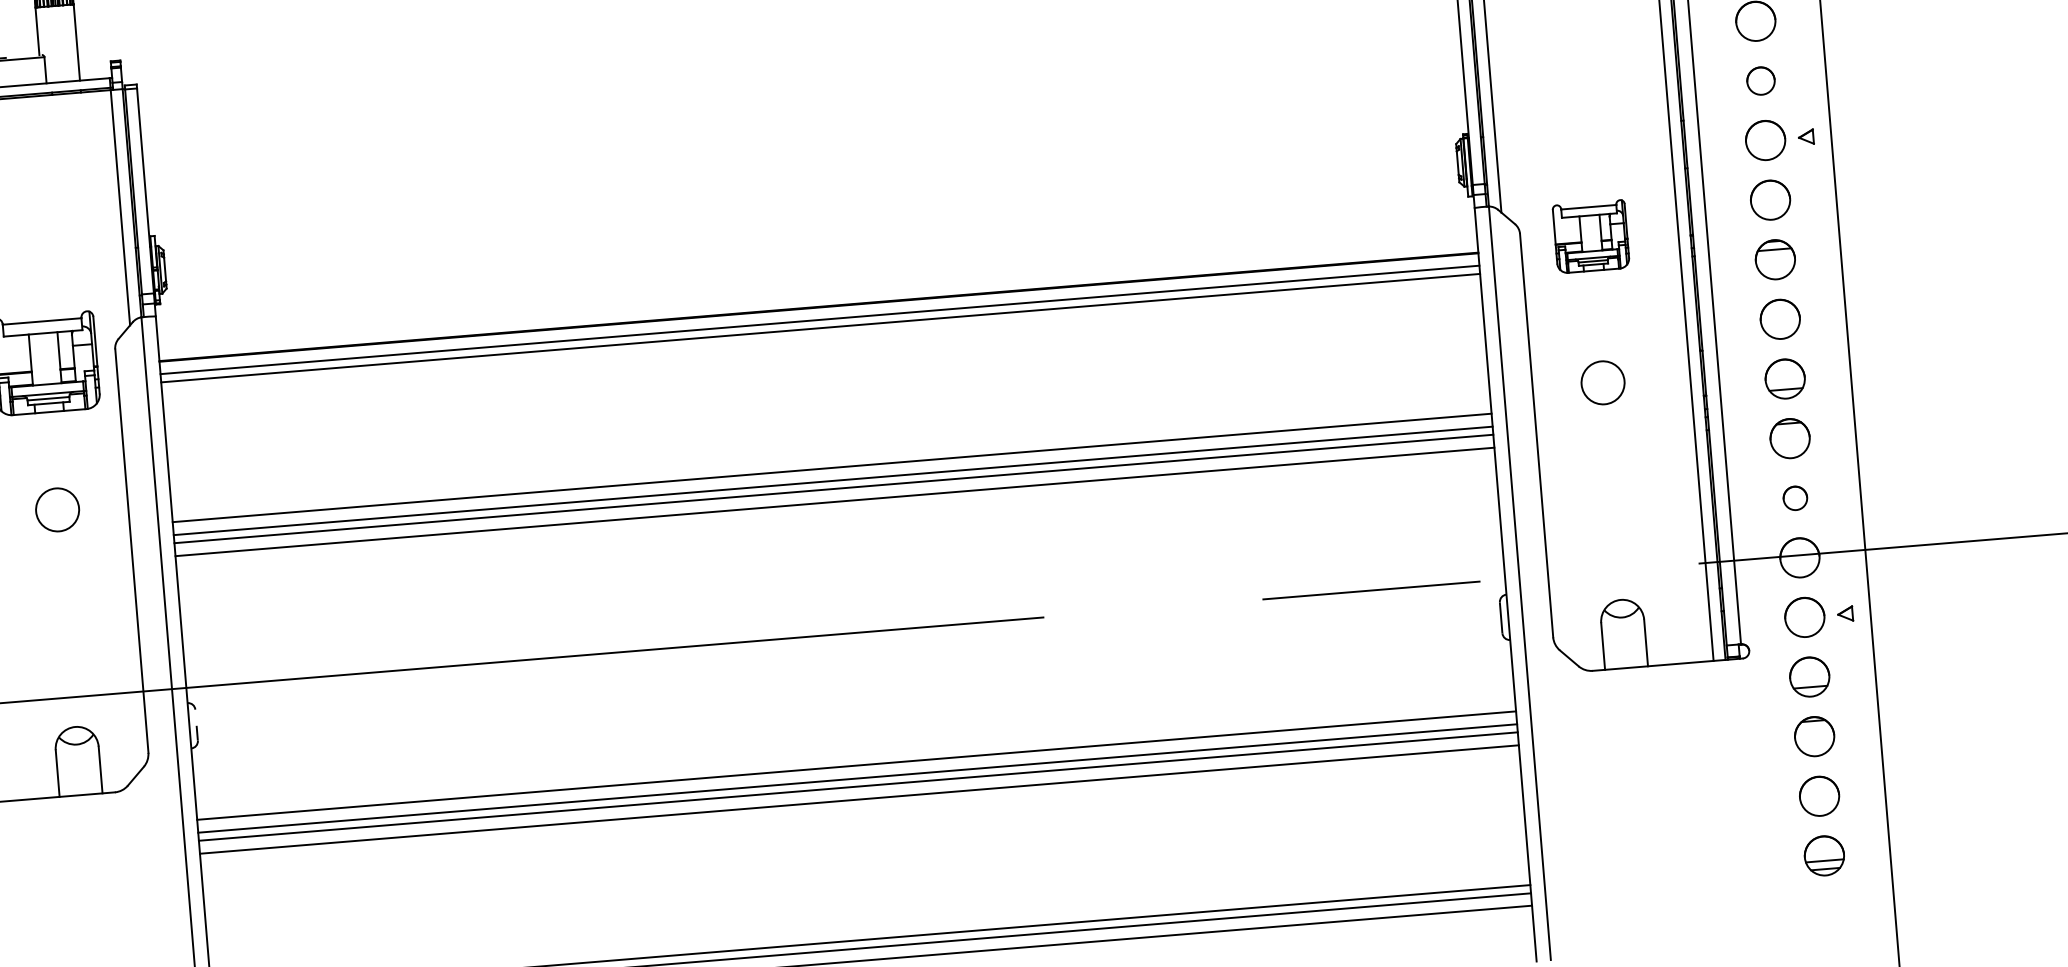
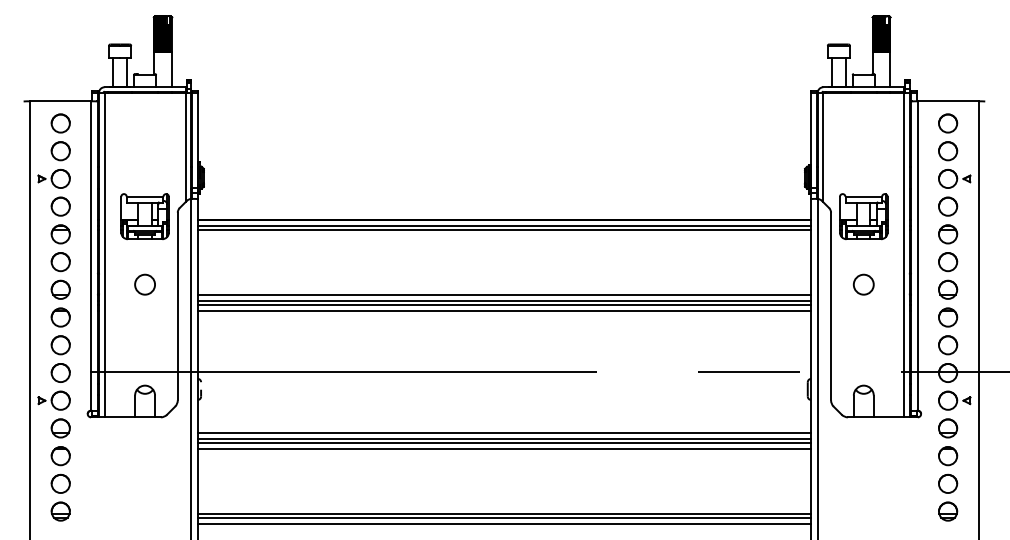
circle: (1761, 81) -> (948, 151), size x1.43
part: (1590, 236) -> (863, 216), size x1.43
circle: (1795, 498) -> (948, 345), size x1.67

